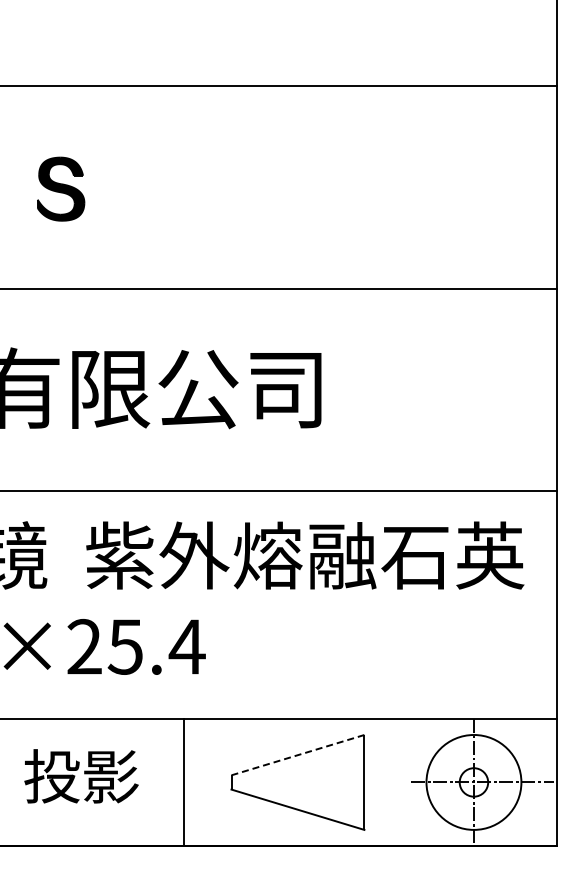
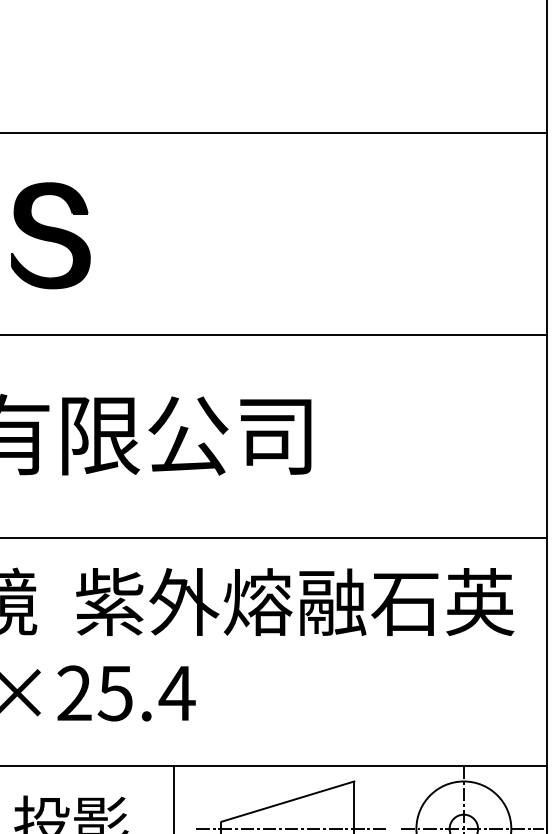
part: (60, 188) -> (50, 234), size x1.67
line: (298, 755) -> (288, 801), dashed -> solid
line: (300, 782) -> (290, 828), added

